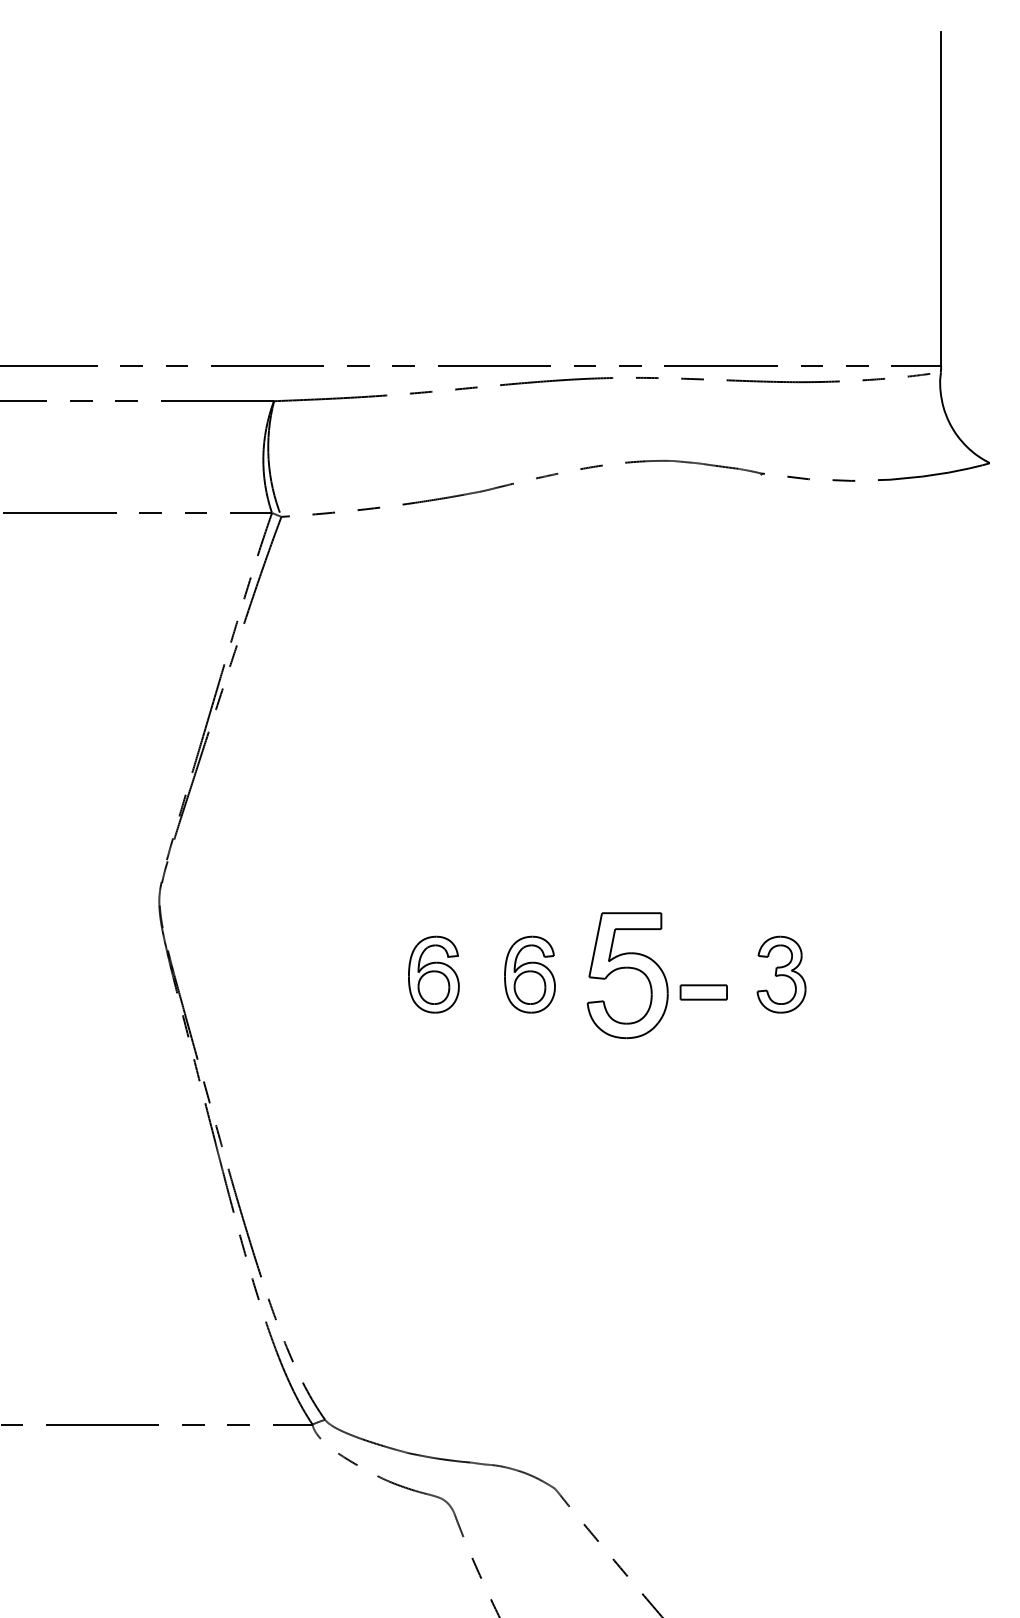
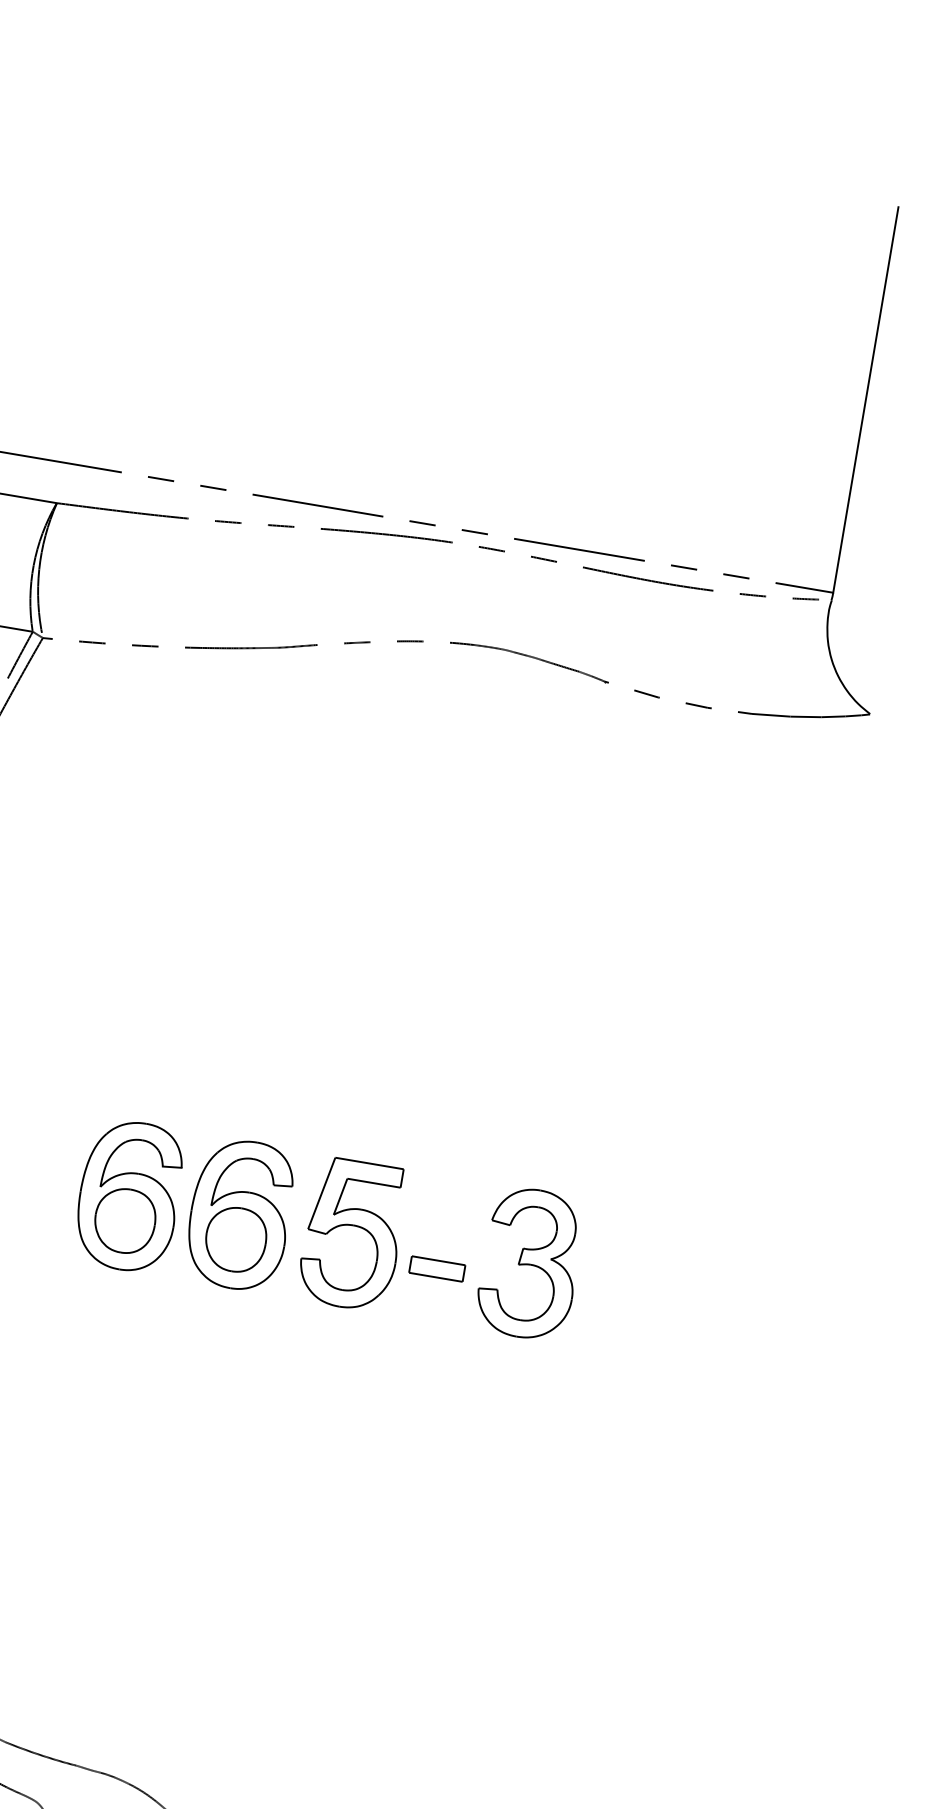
part: (433, 974) -> (128, 1195), size x1.67
part: (529, 974) -> (239, 1214), size x1.67
part: (781, 974) -> (530, 1263), size x1.67

